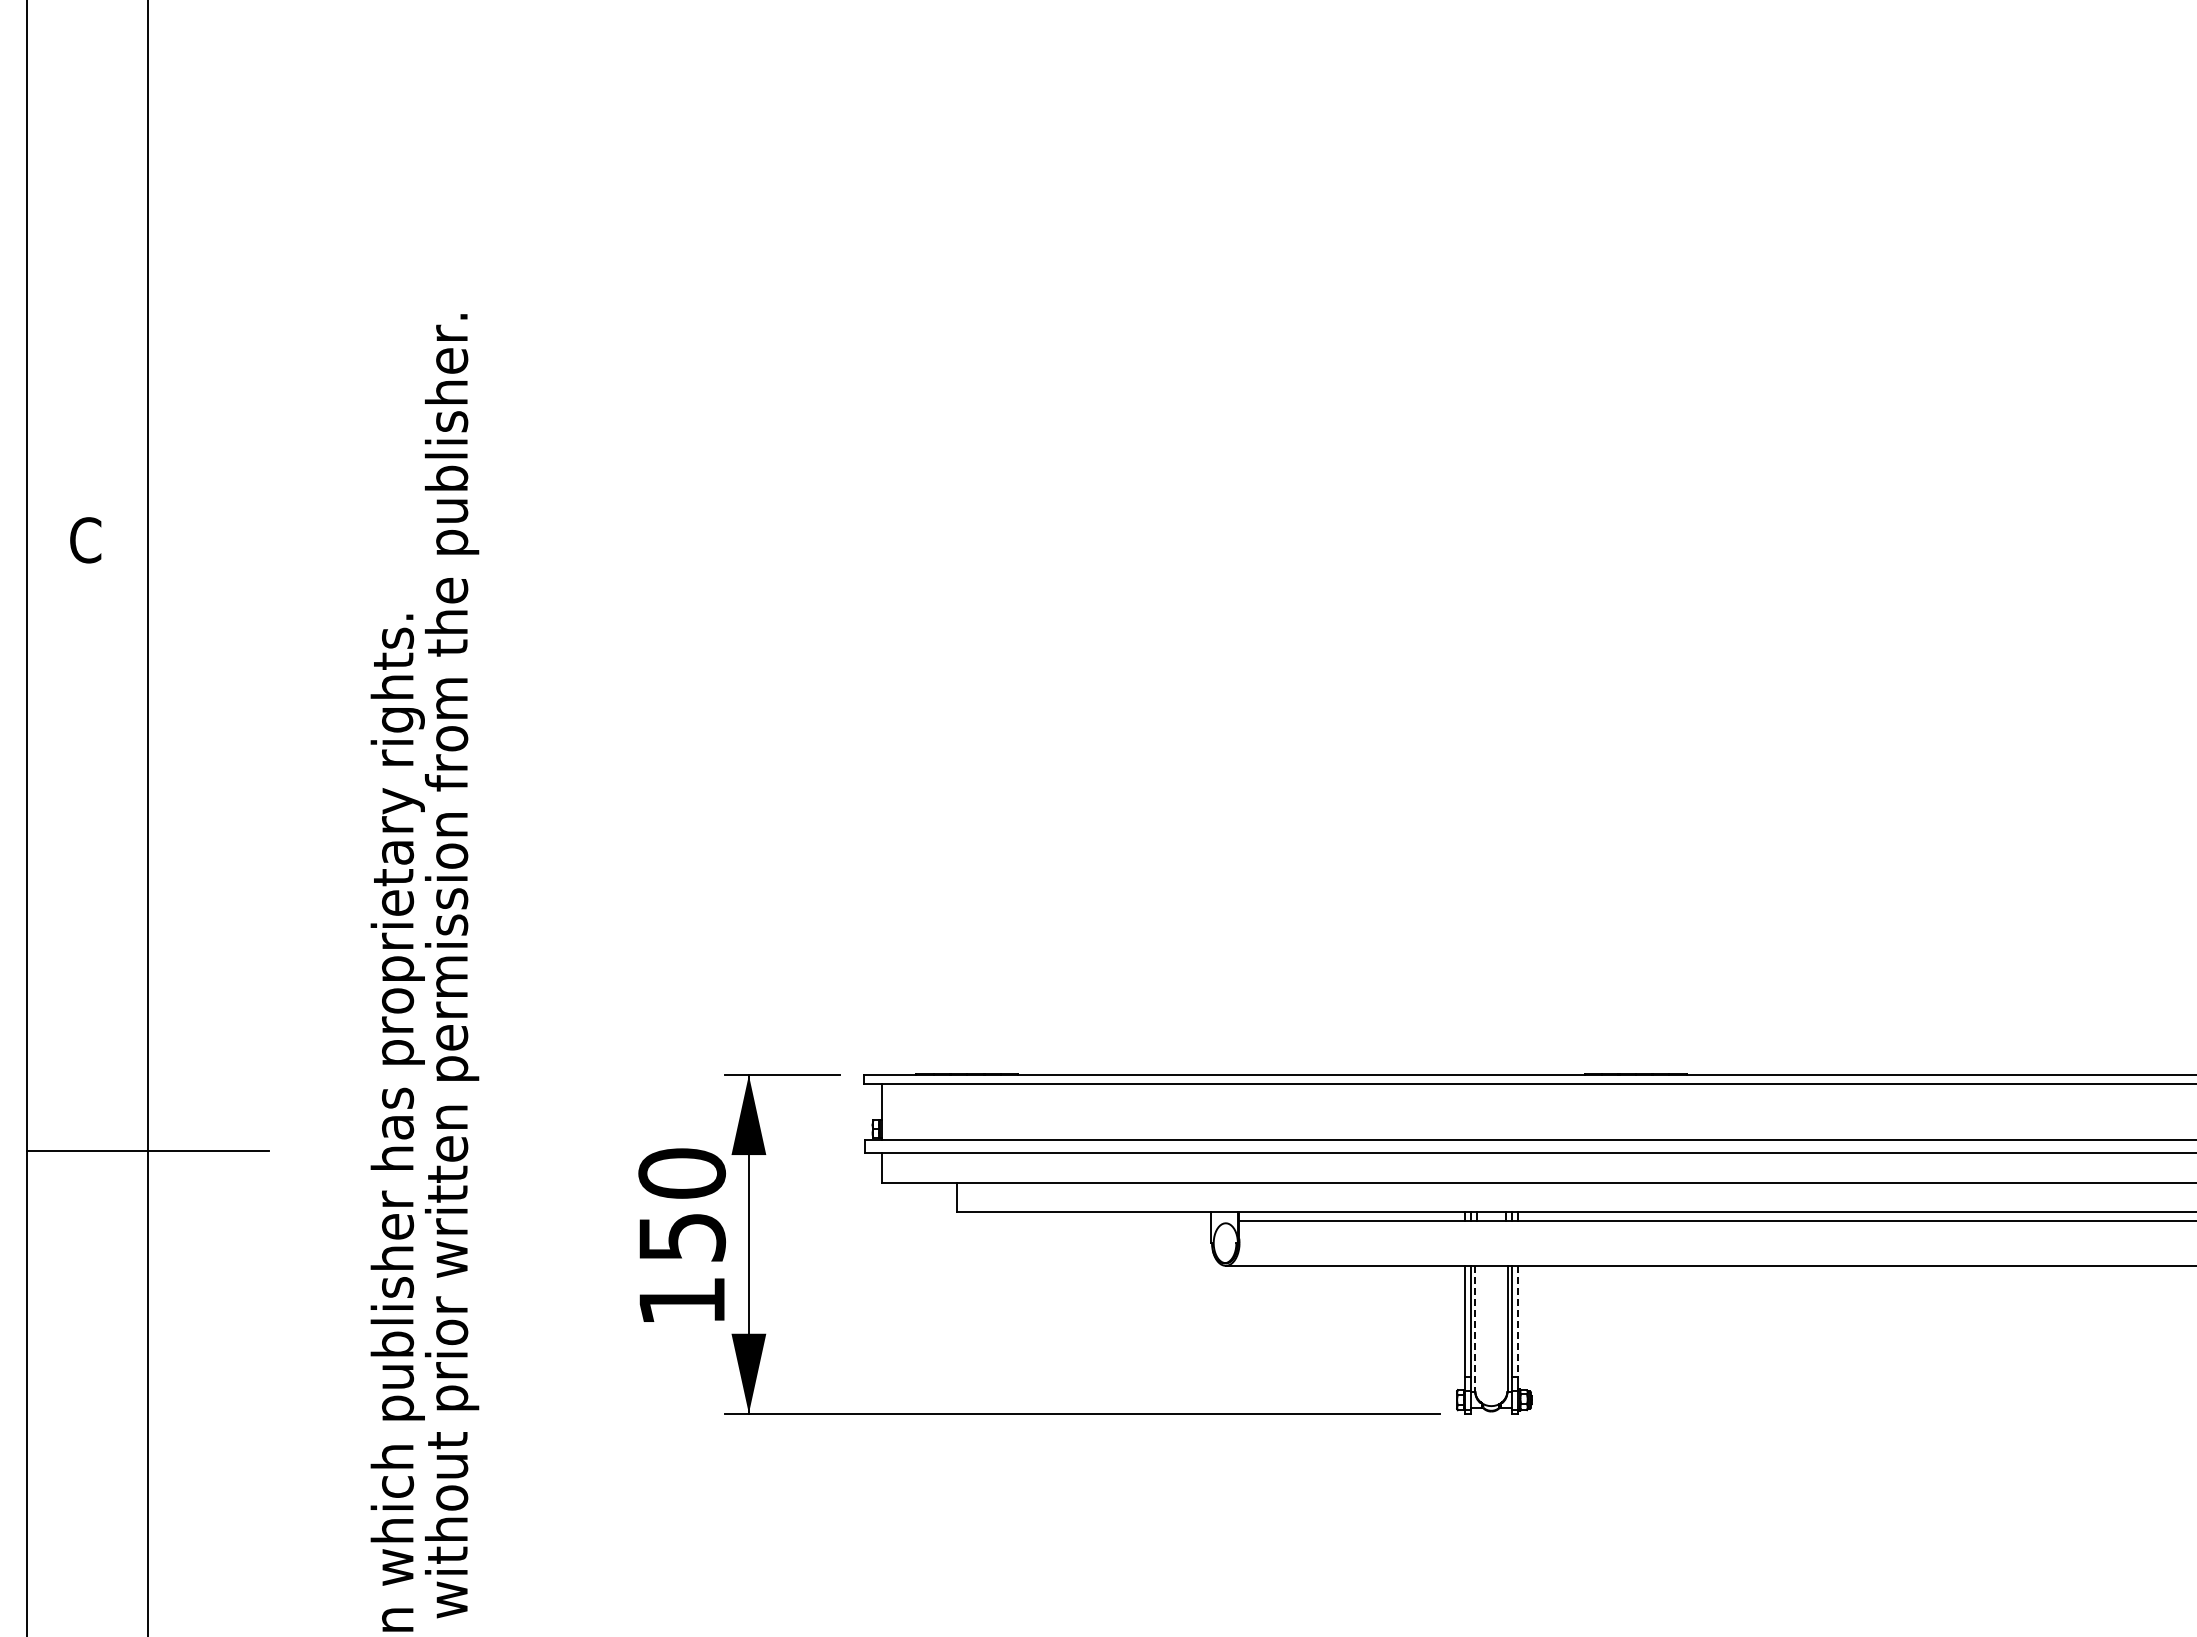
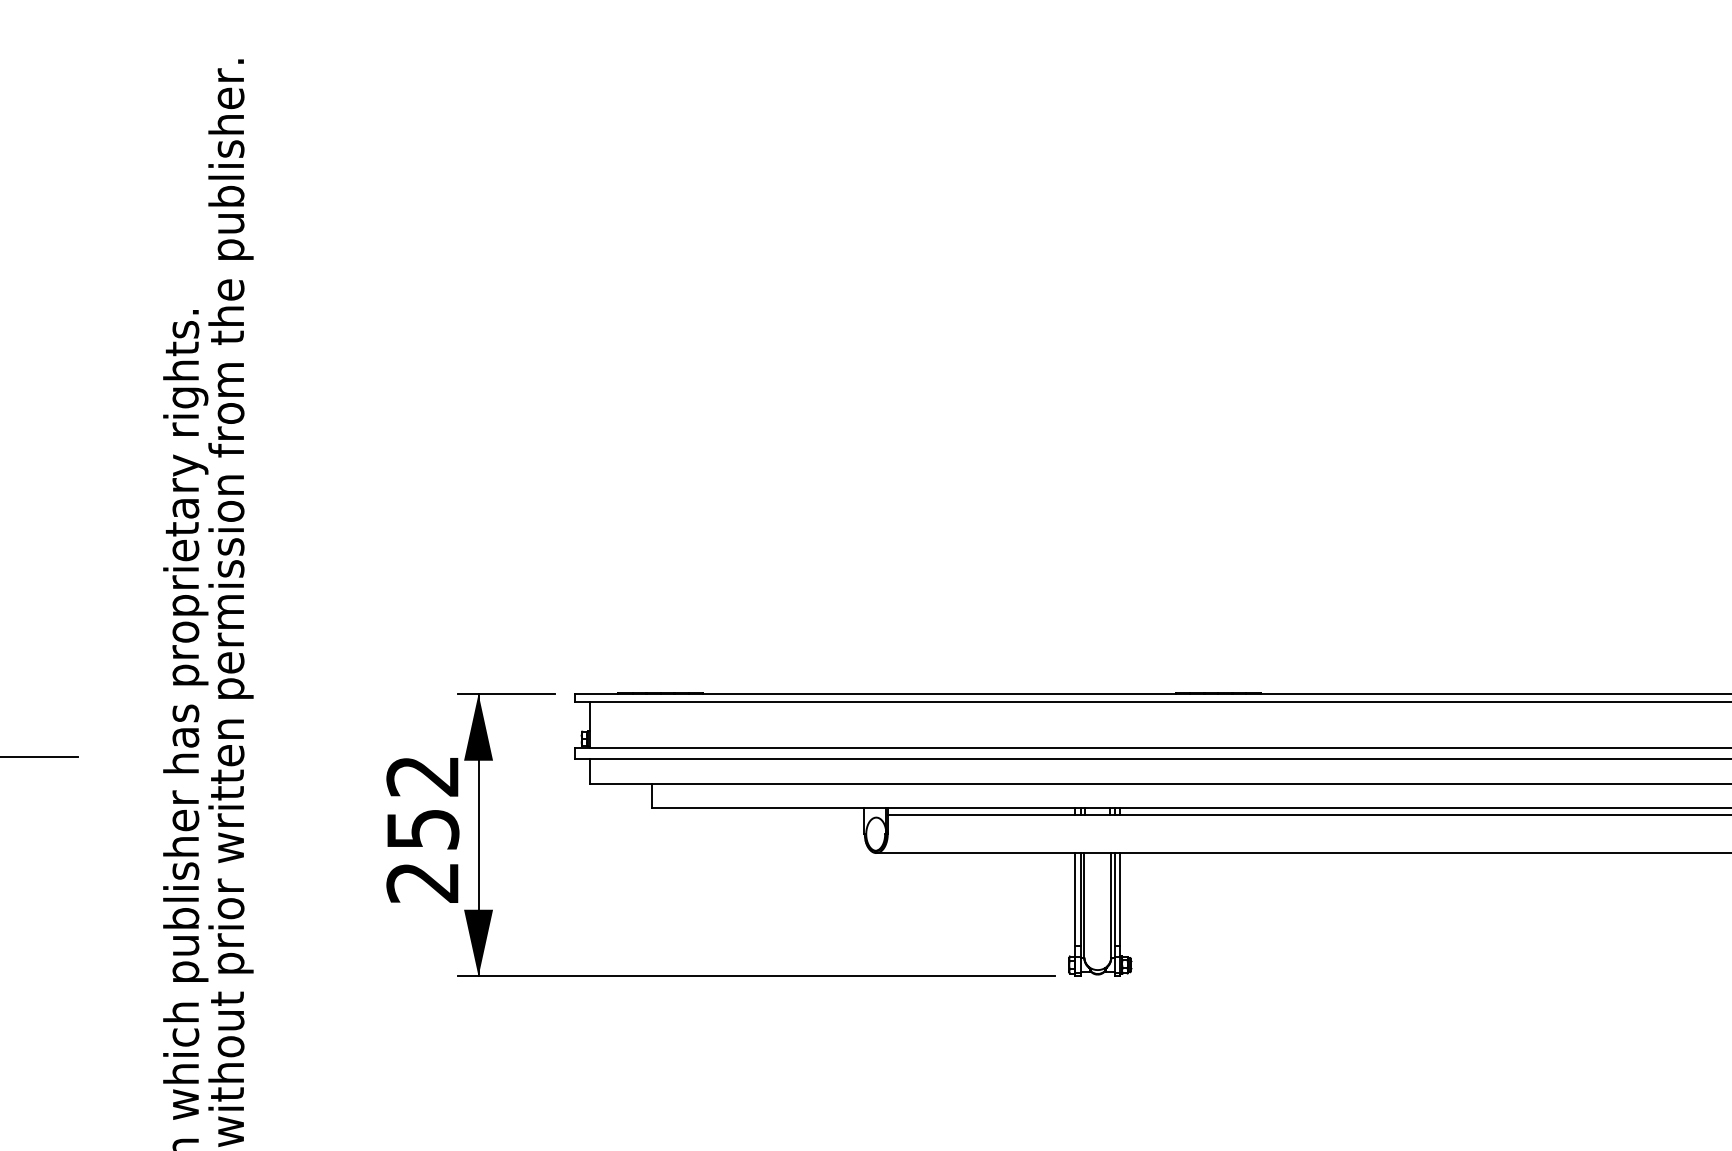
text: (682, 1236) -> (423, 828), 150 -> 252
line: (1518, 1321) -> (1120, 899), dashed -> solid
line: (1475, 1328) -> (1084, 905), dashed -> solid

